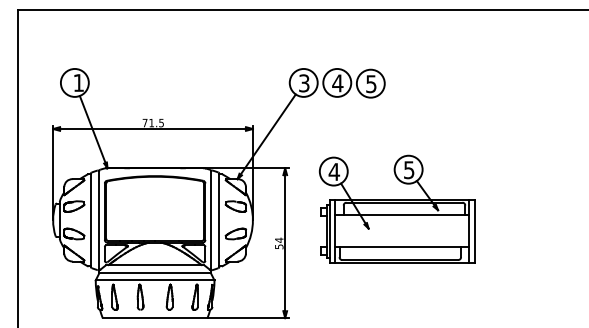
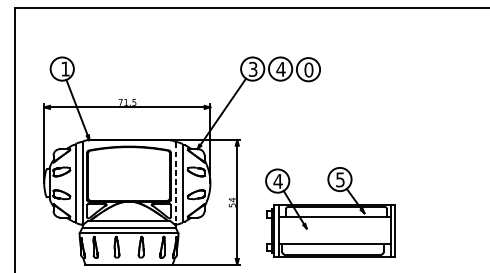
text: (371, 84) -> (309, 70), 5 -> 0
part: (396, 208) -> (329, 211), moved
line: (211, 220) -> (175, 183), solid -> dashed

